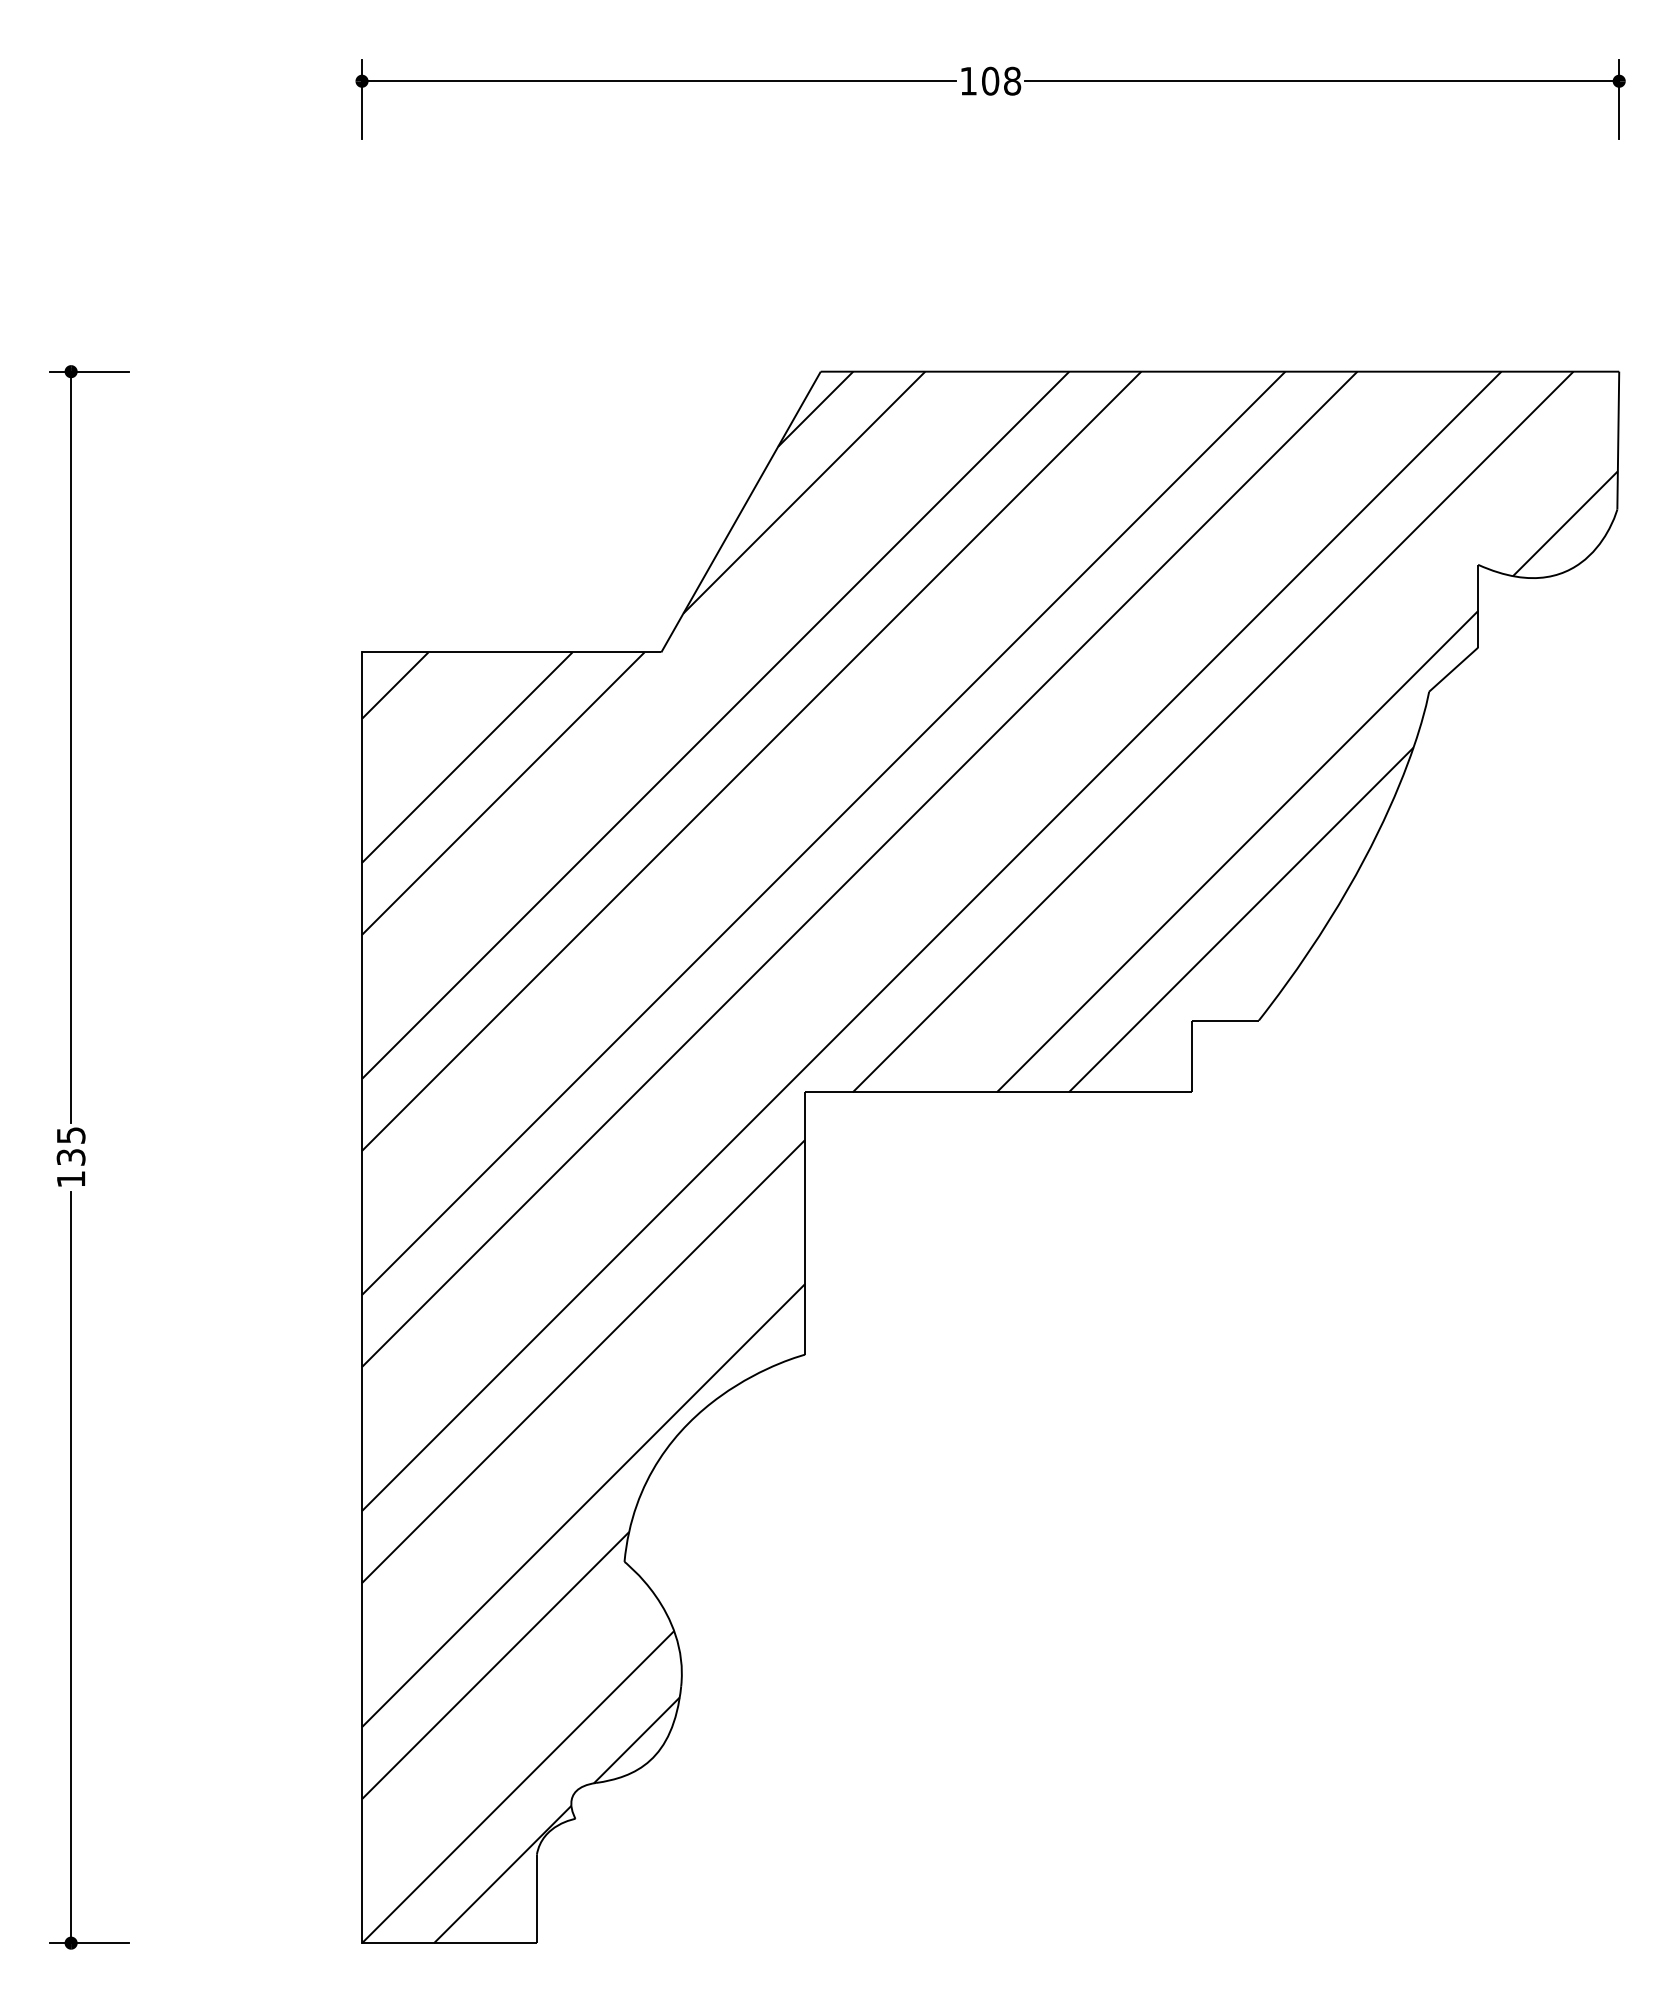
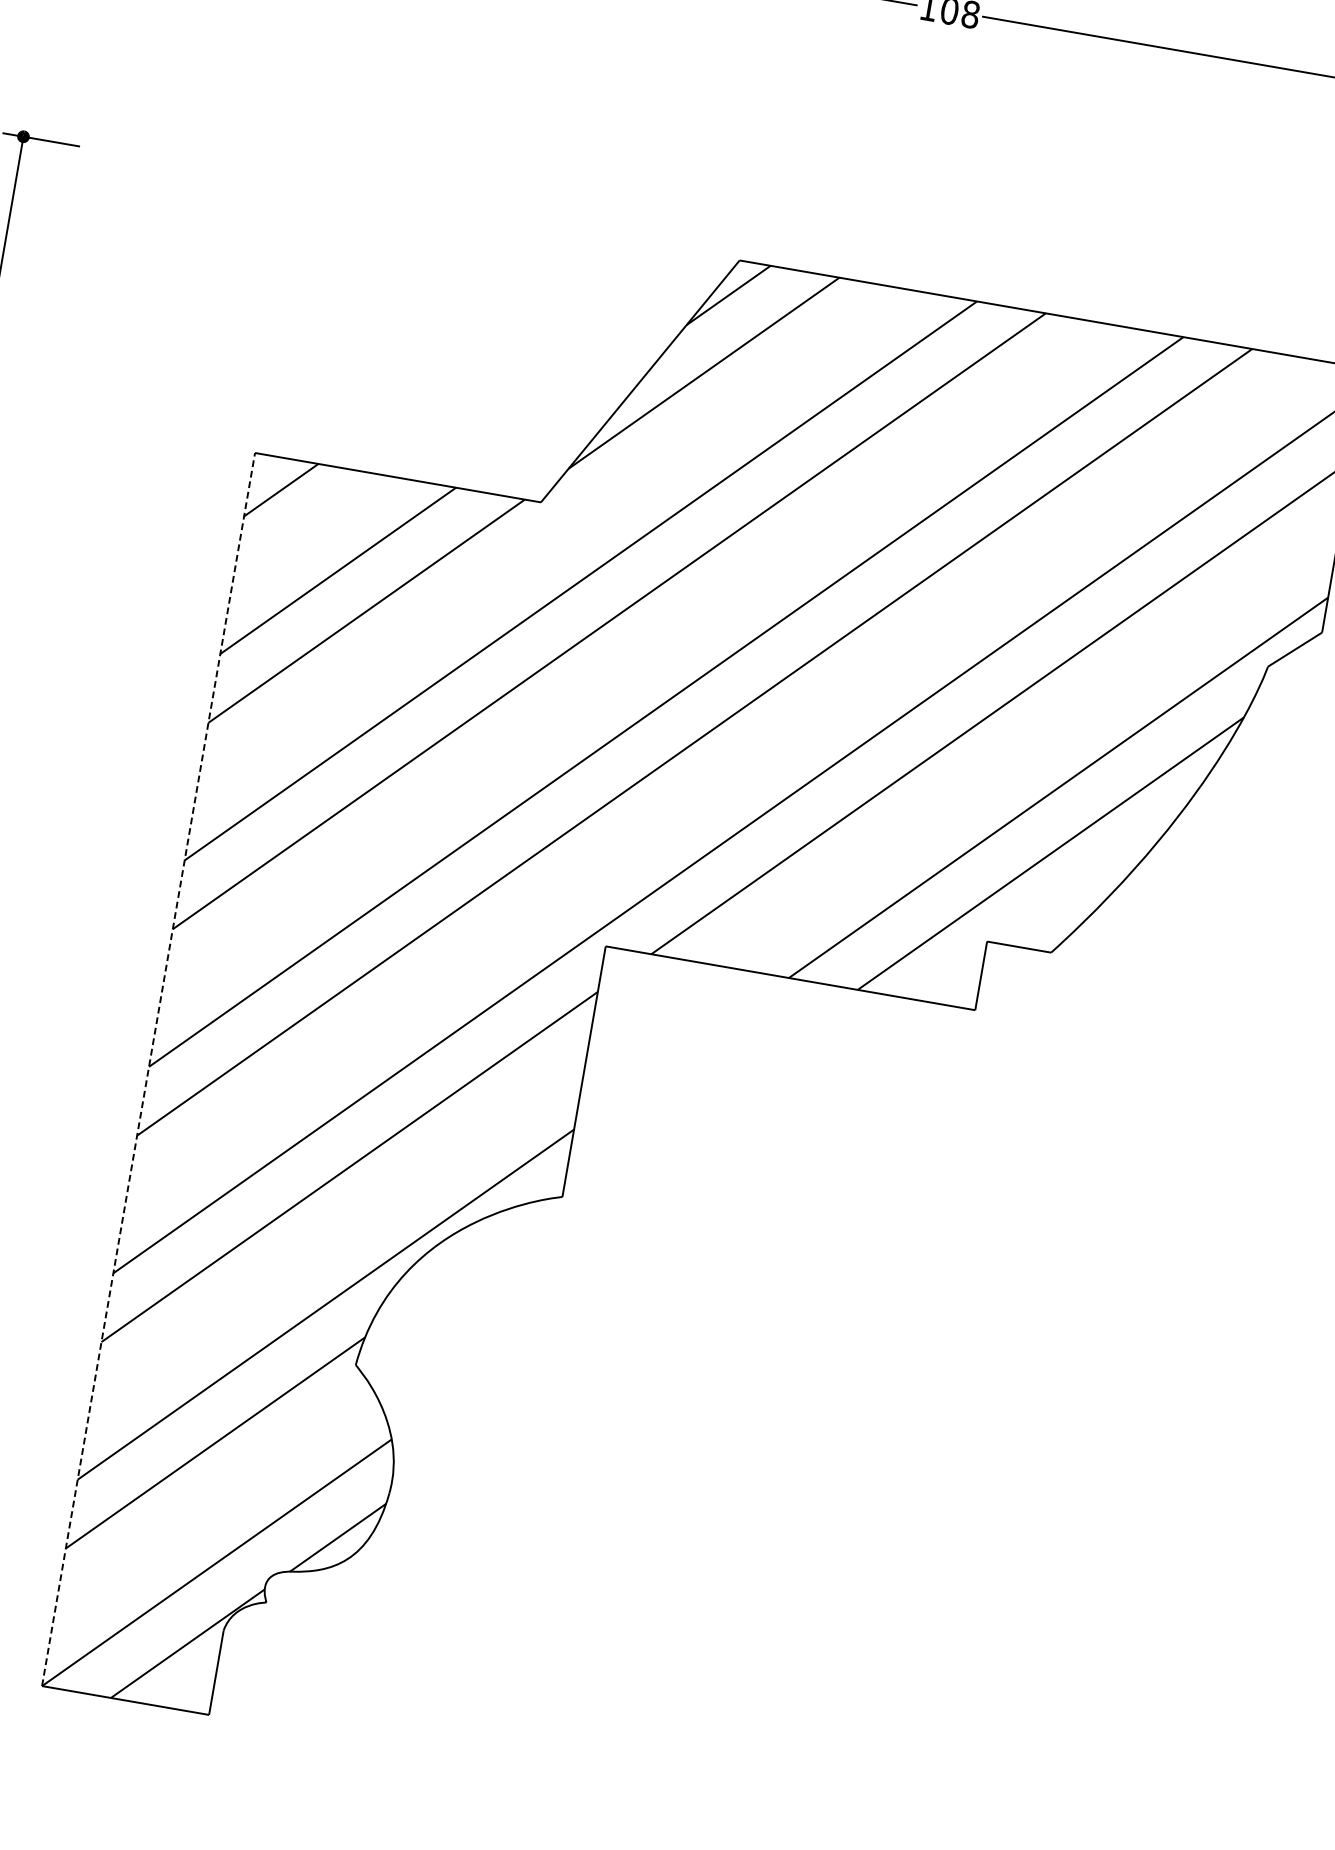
line: (362, 1297) -> (149, 1069), solid -> dashed

